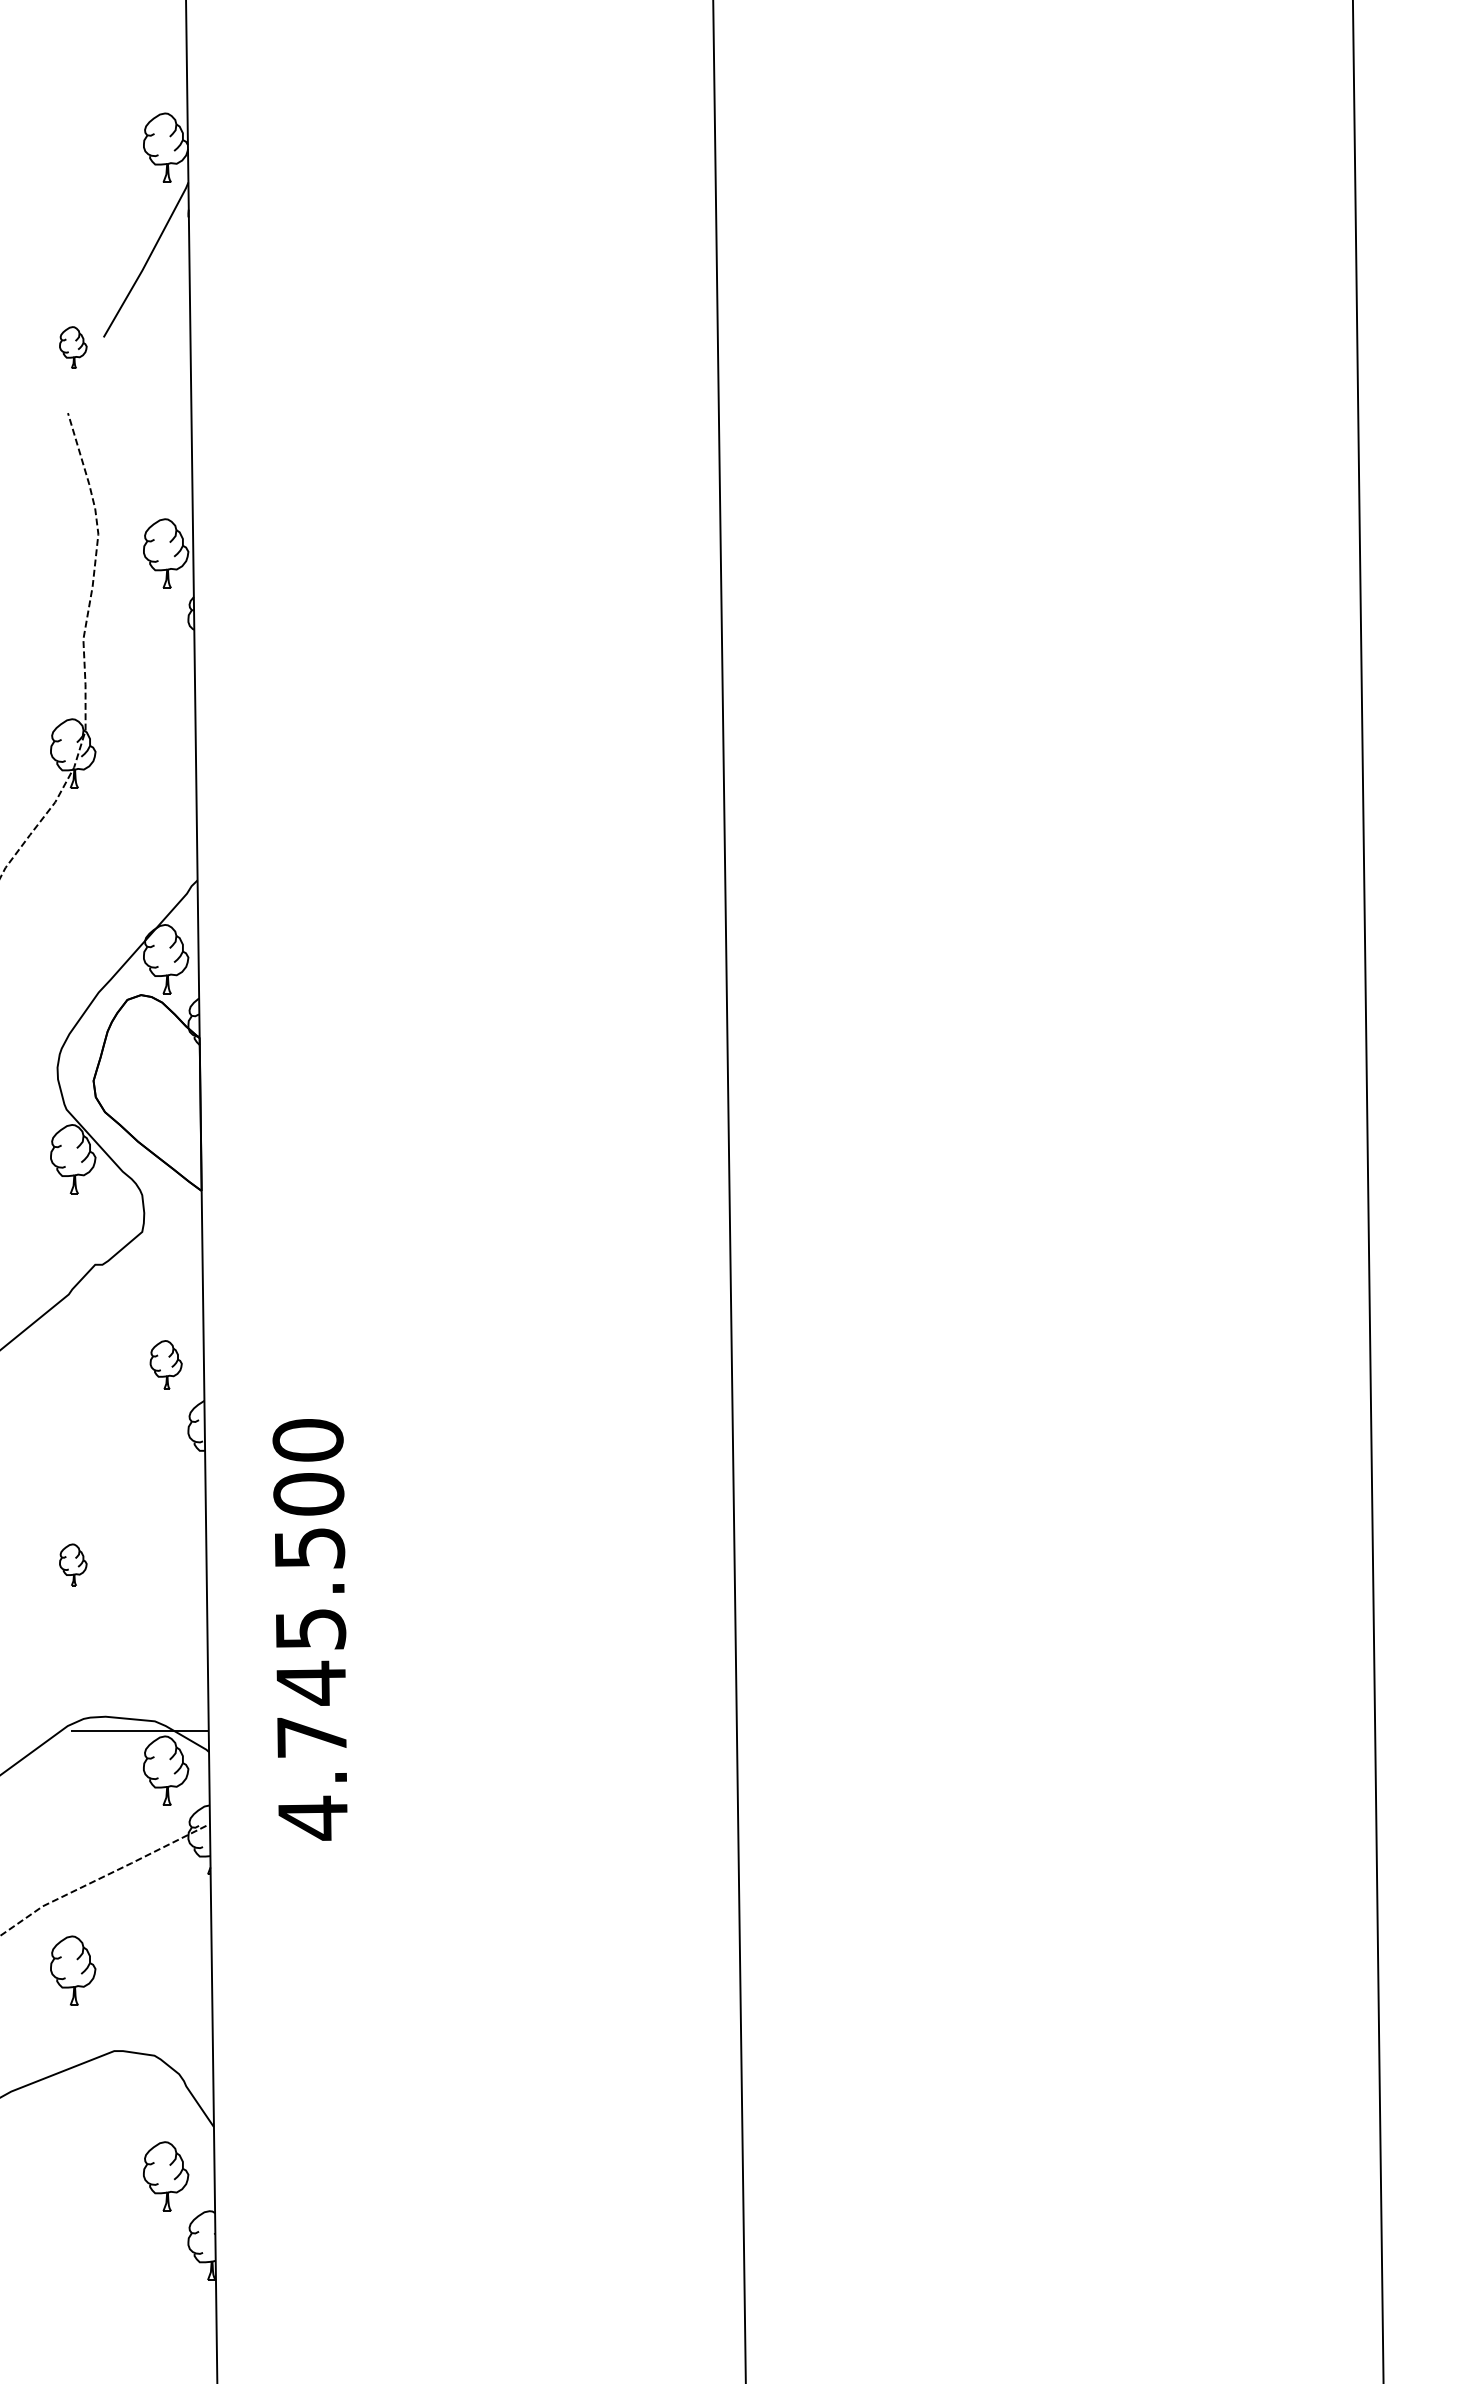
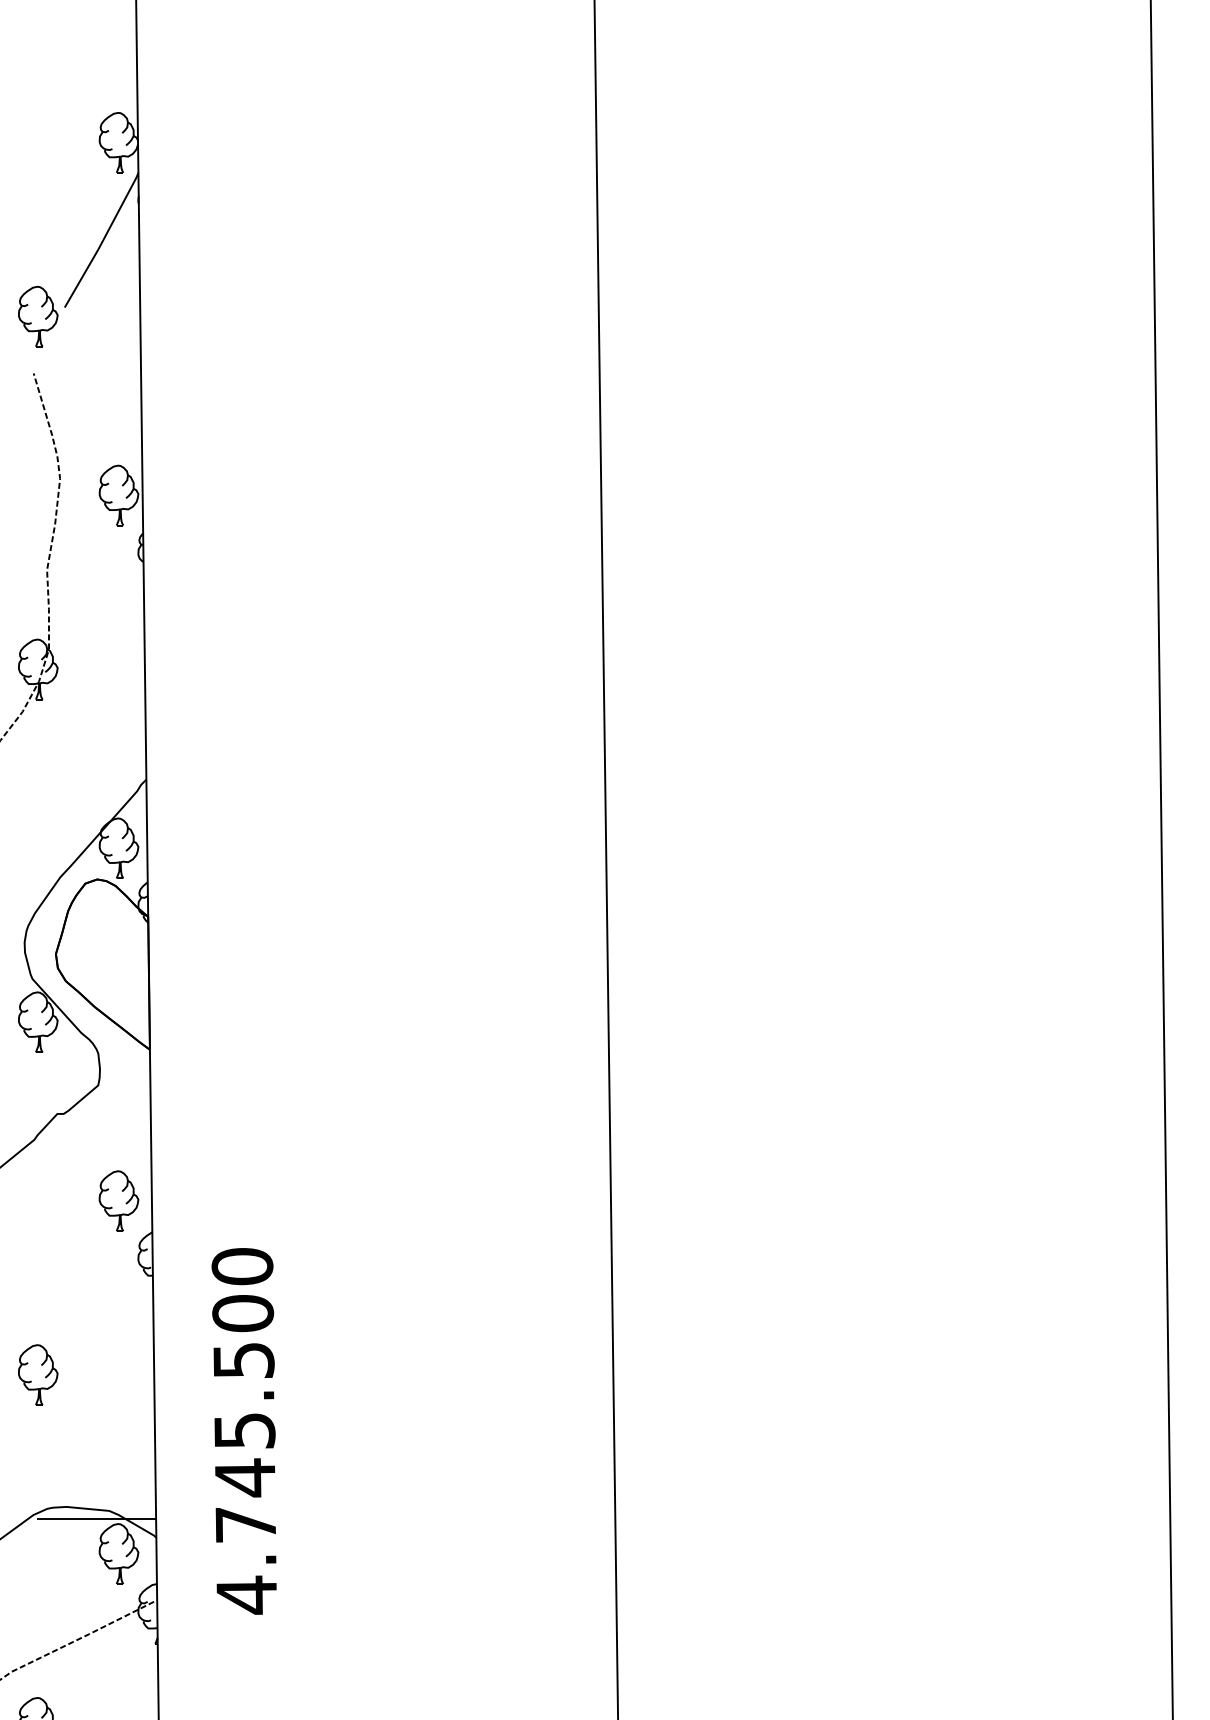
part: (73, 347) -> (38, 316), size x1.67
part: (166, 1364) -> (119, 1200), size x1.43
part: (73, 1564) -> (38, 1374), size x1.67

